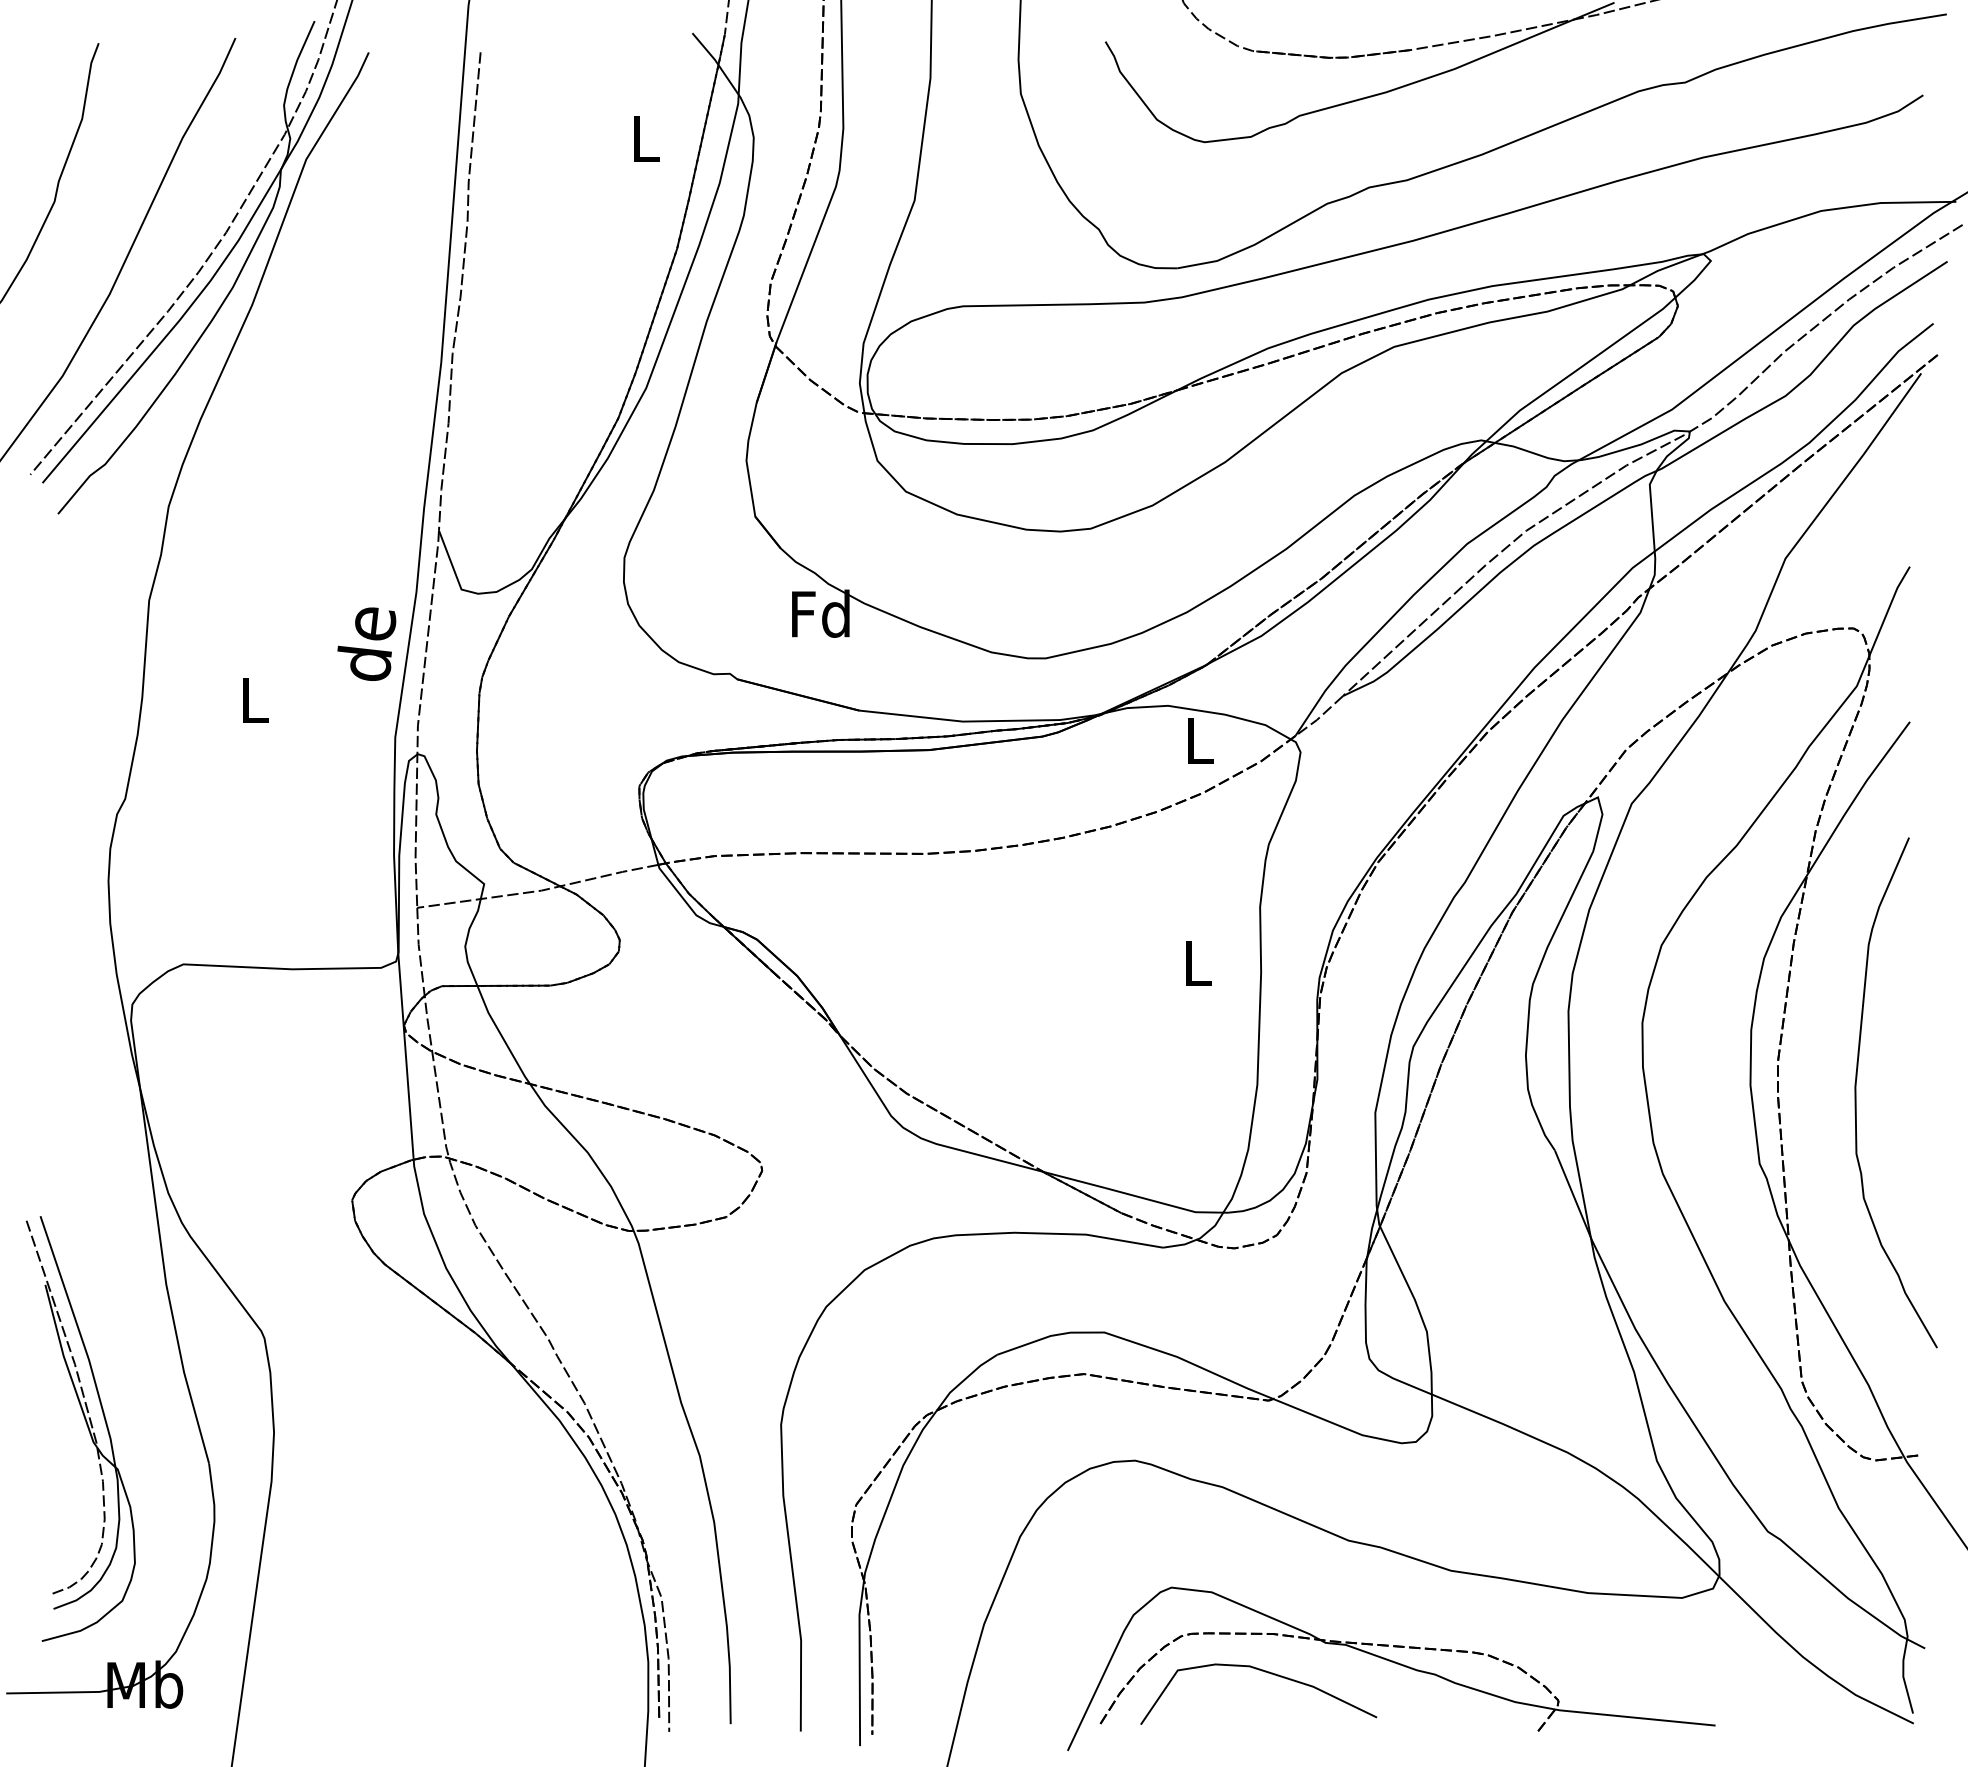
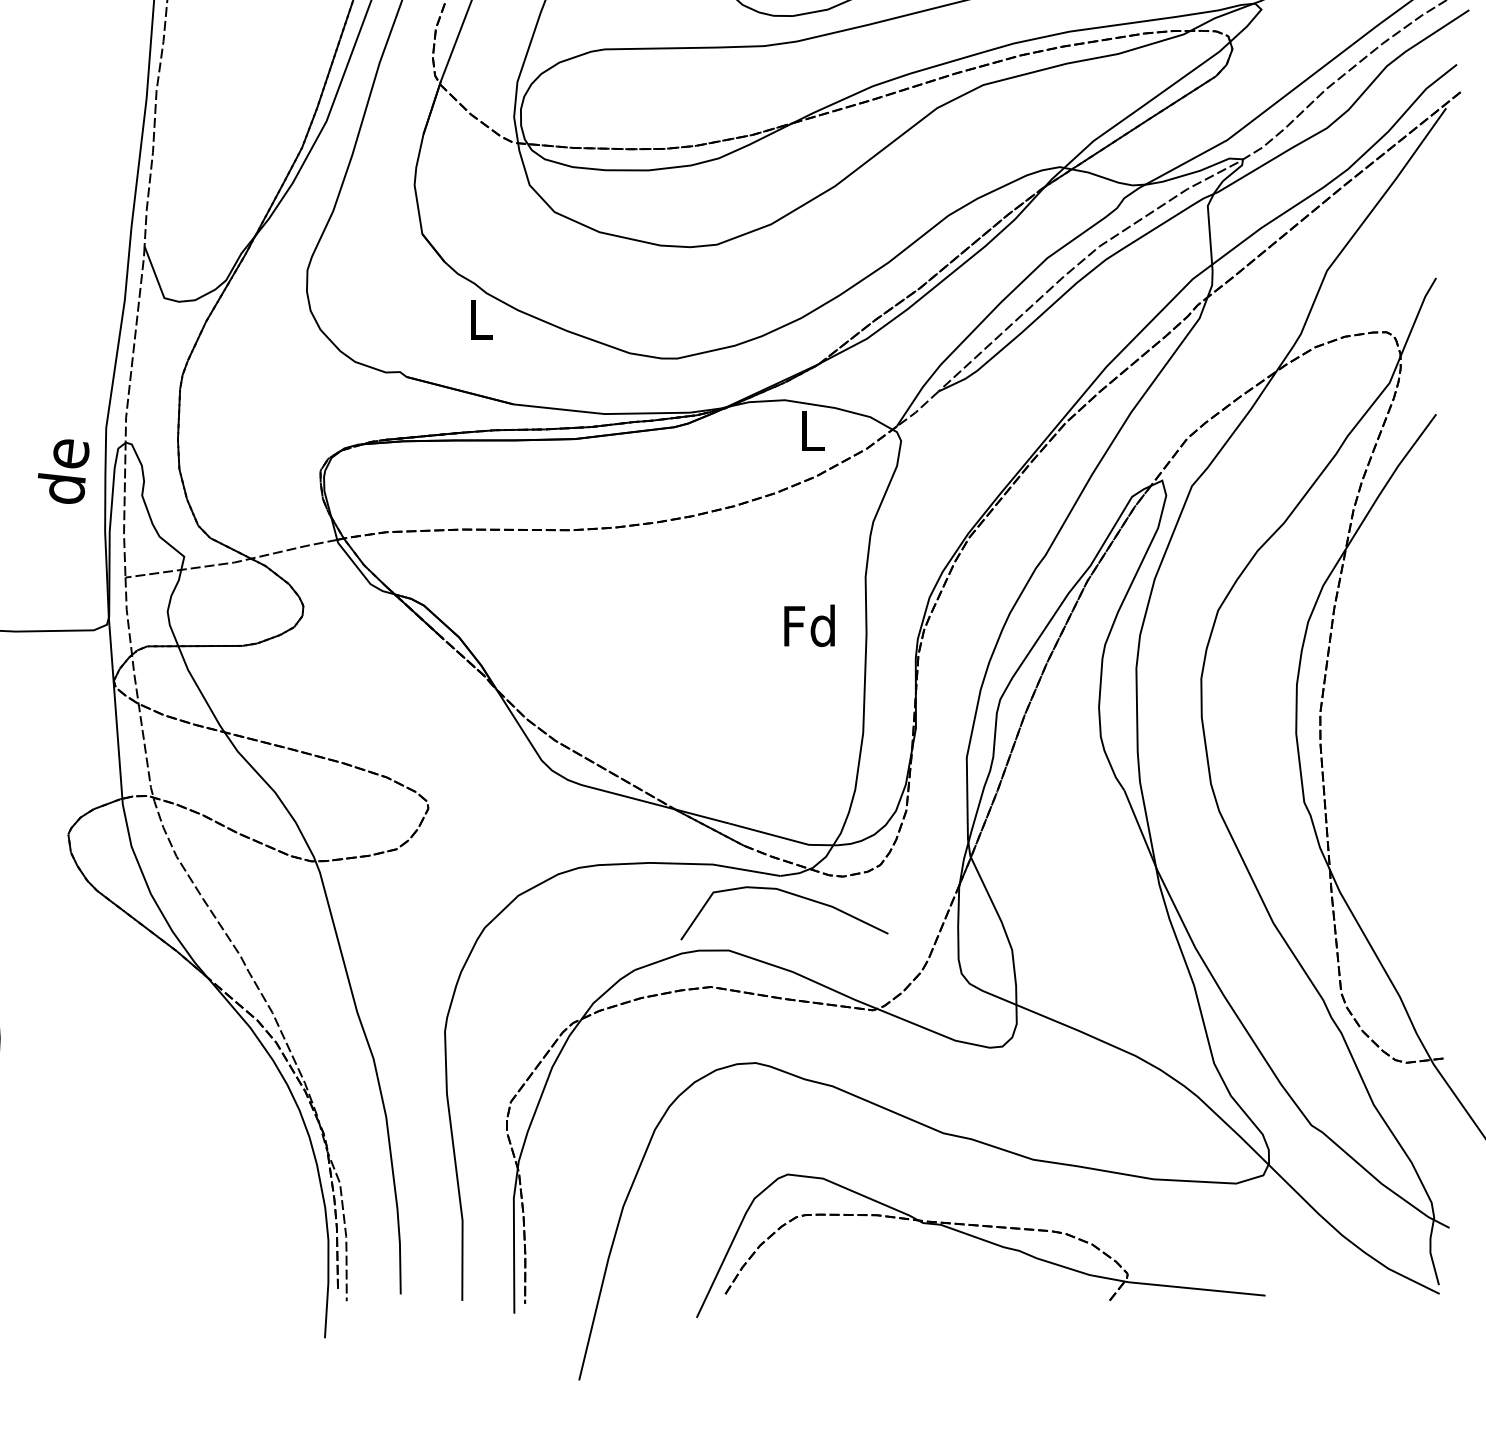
text: (820, 613) -> (479, 319), Fd -> L
text: (366, 643) -> (63, 471), moved
text: (1195, 962) -> (808, 625), L -> Fd
curve: (1856, 1092) -> (1389, 739), removed
curve: (1265, 1672) -> (790, 894), moved

